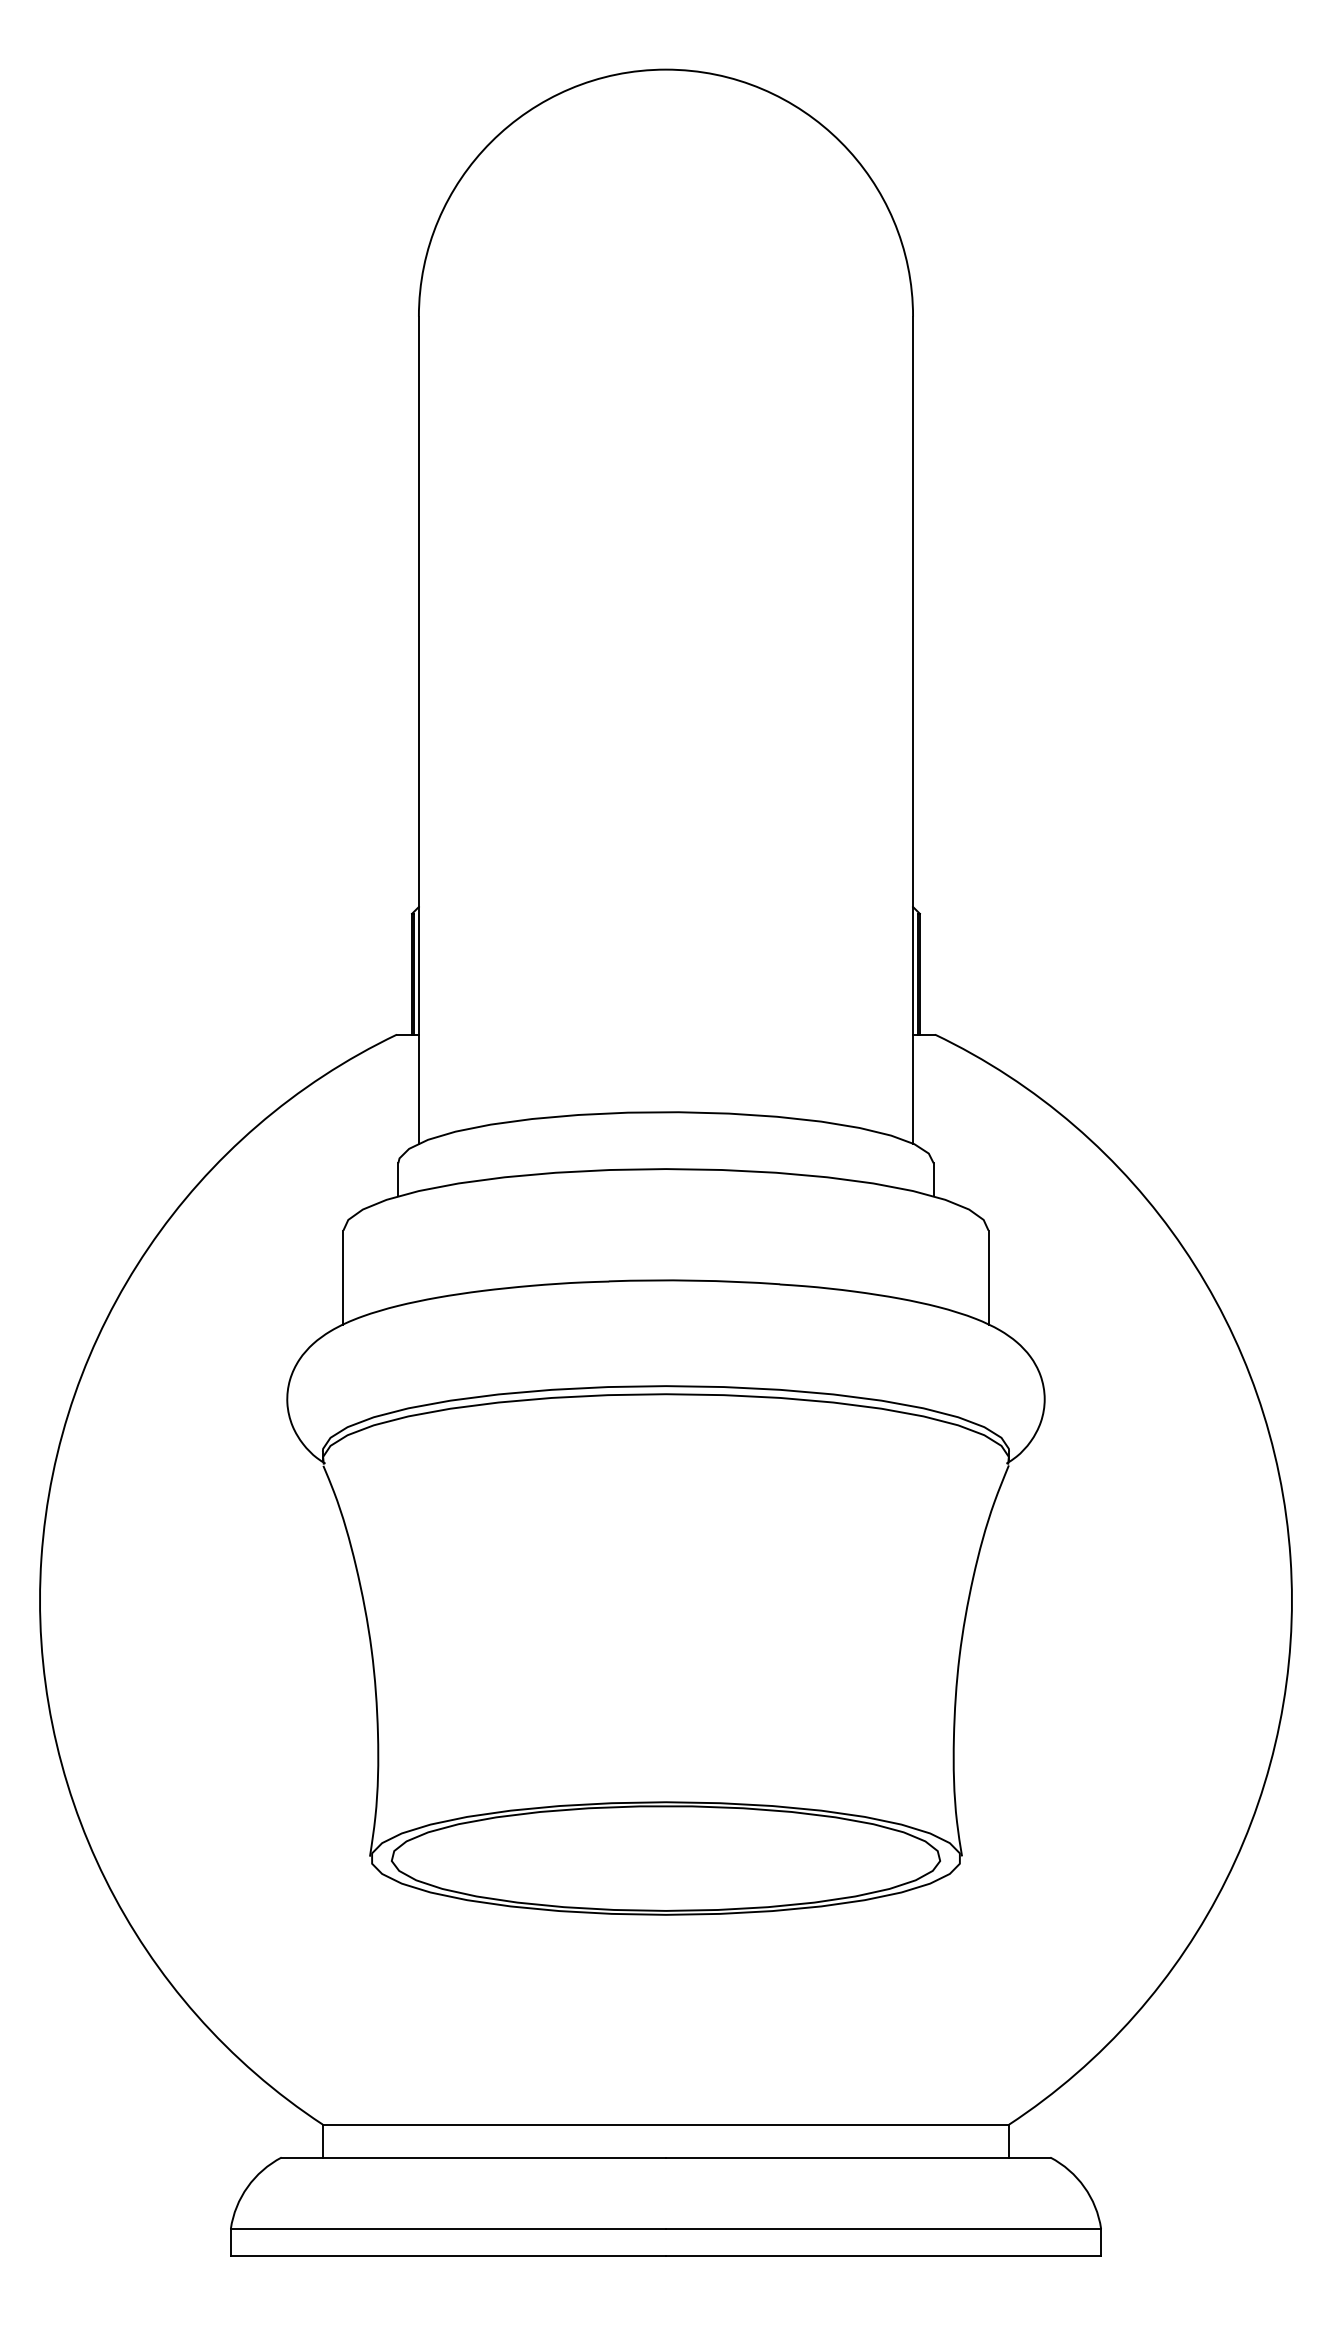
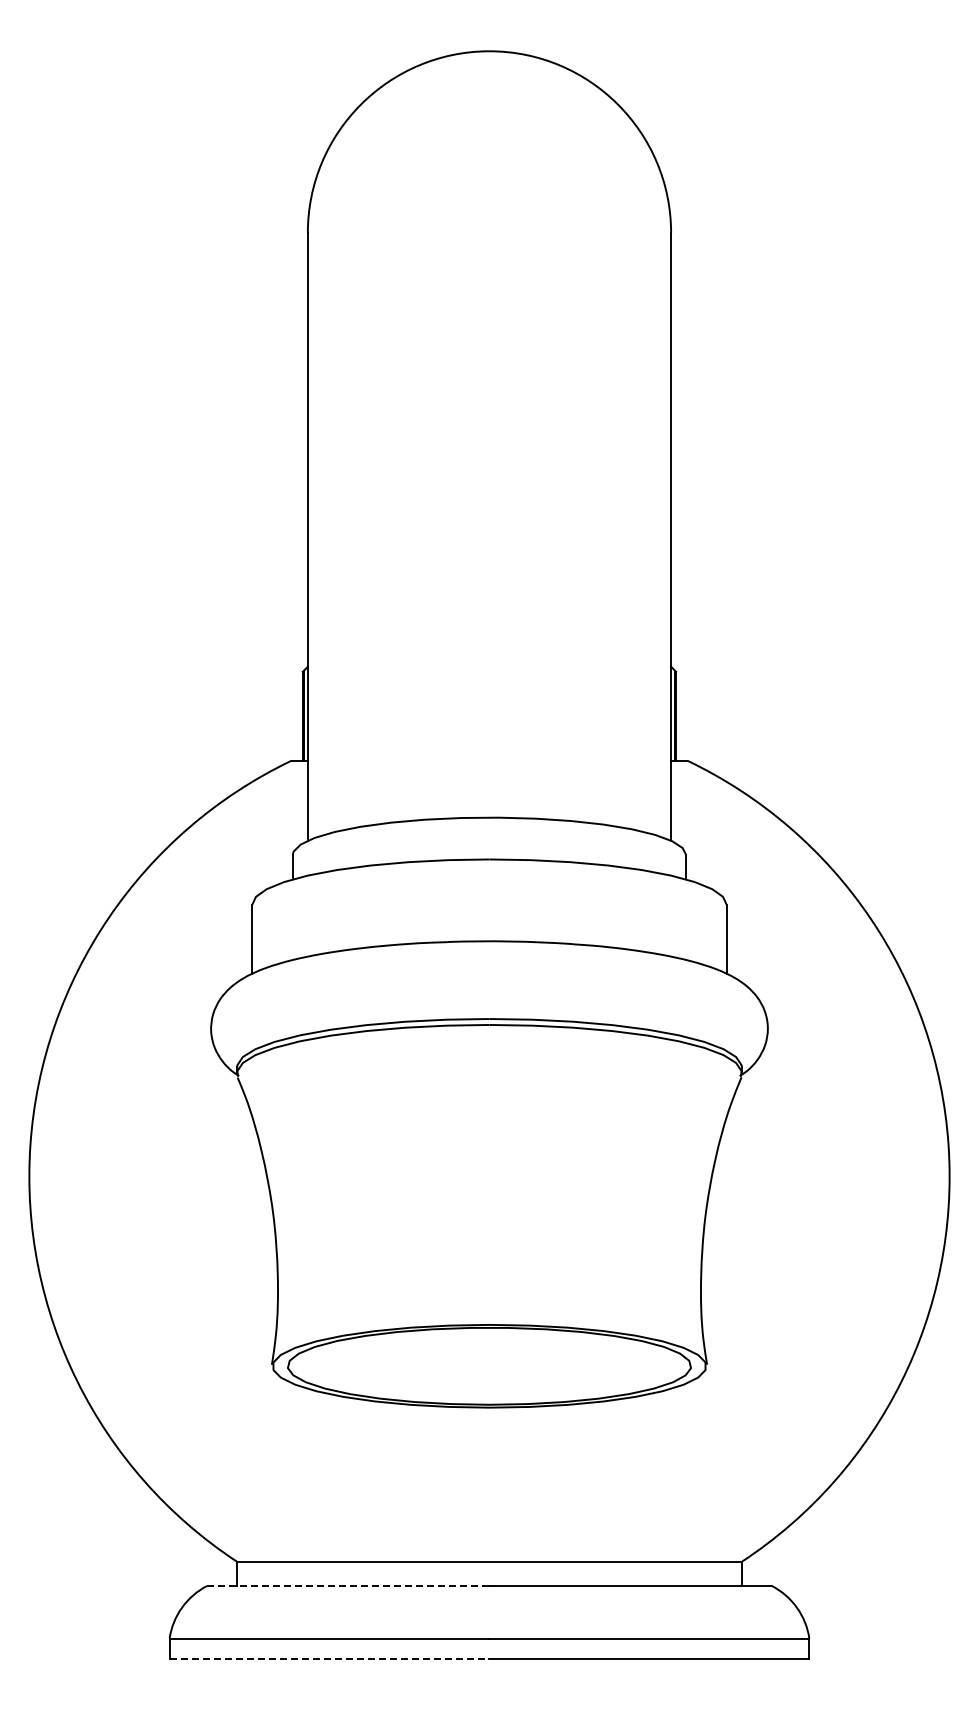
line: (474, 2158) -> (348, 1586), solid -> dashed
line: (448, 2256) -> (329, 1658), solid -> dashed

